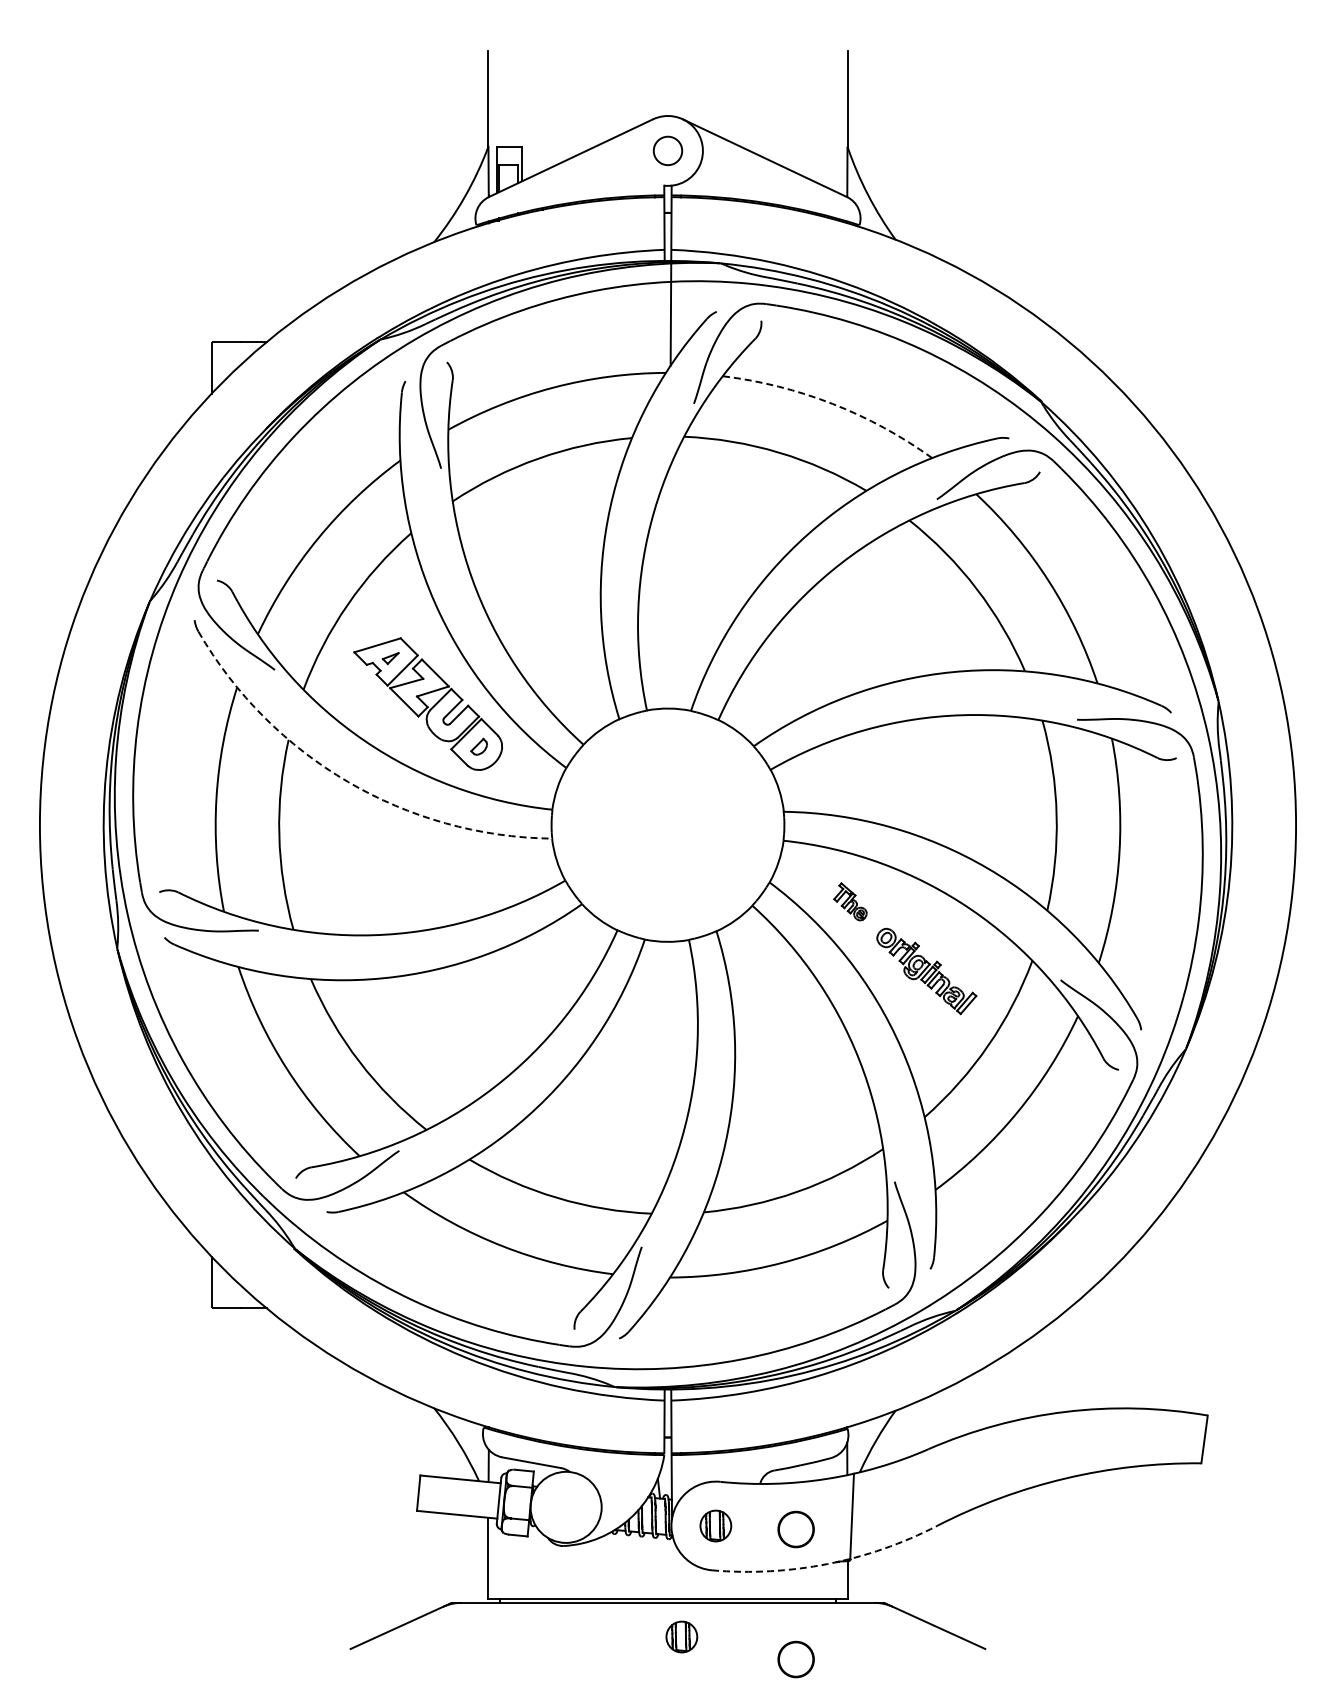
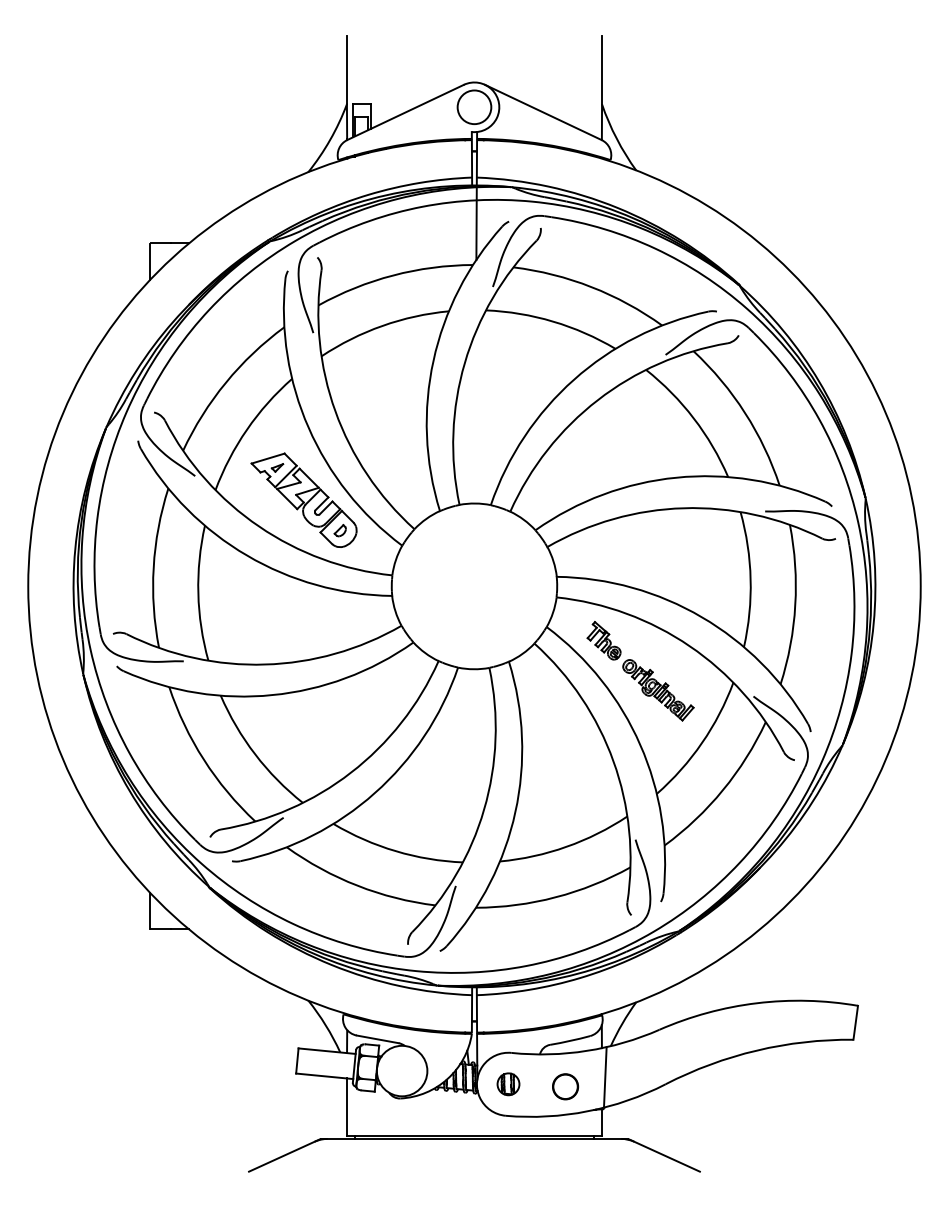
circle: (667, 150) -> (474, 107), size x1.67
arc: (832, 403) -> (591, 286), dashed -> solid
arc: (347, 781) -> (246, 555), dashed -> solid
part: (850, 901) -> (604, 640), size x1.43
arc: (827, 1564) -> (587, 1111), dashed -> solid
part: (681, 1636) -> (484, 1162), removed
part: (795, 1659) -> (565, 1179), removed

